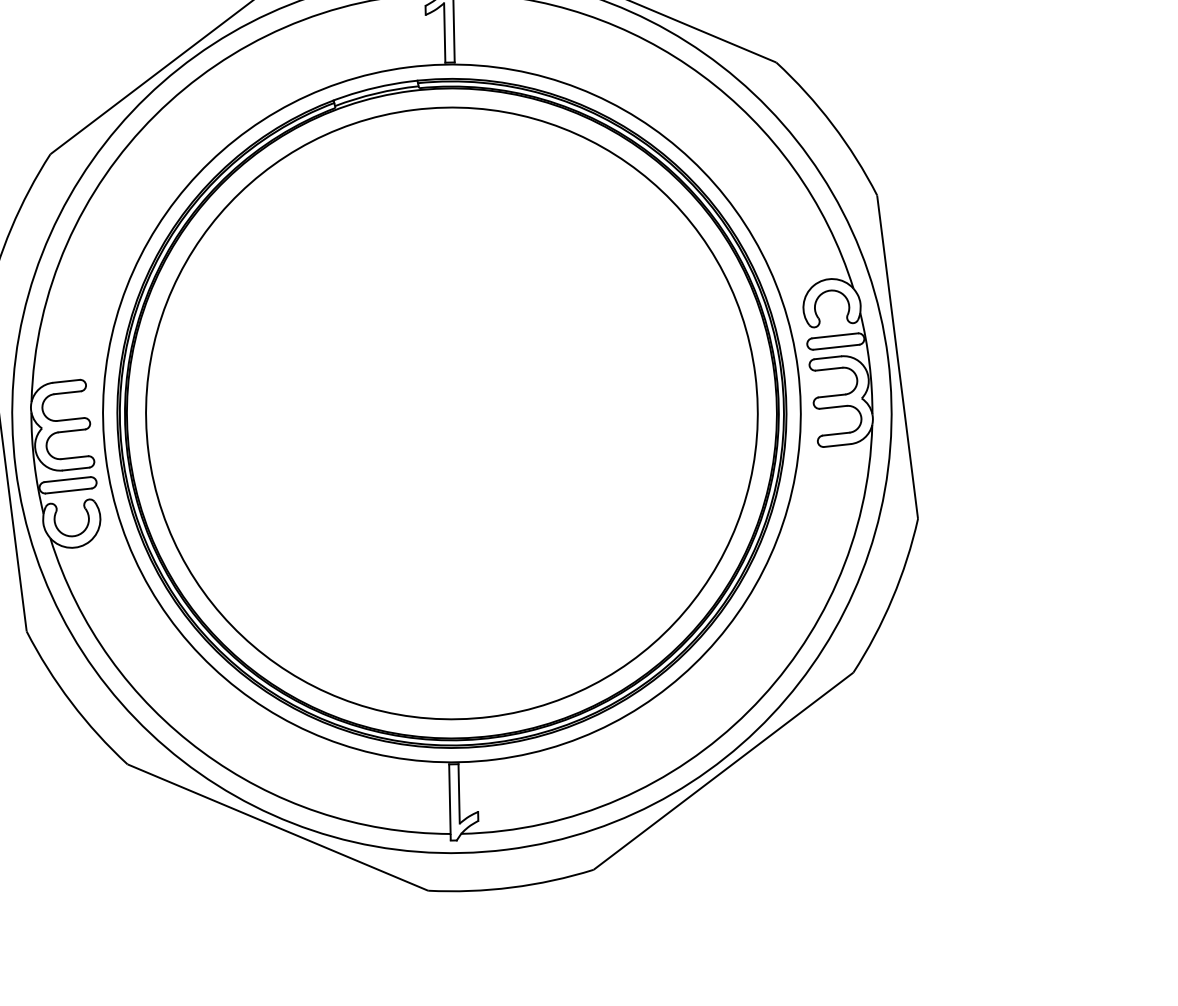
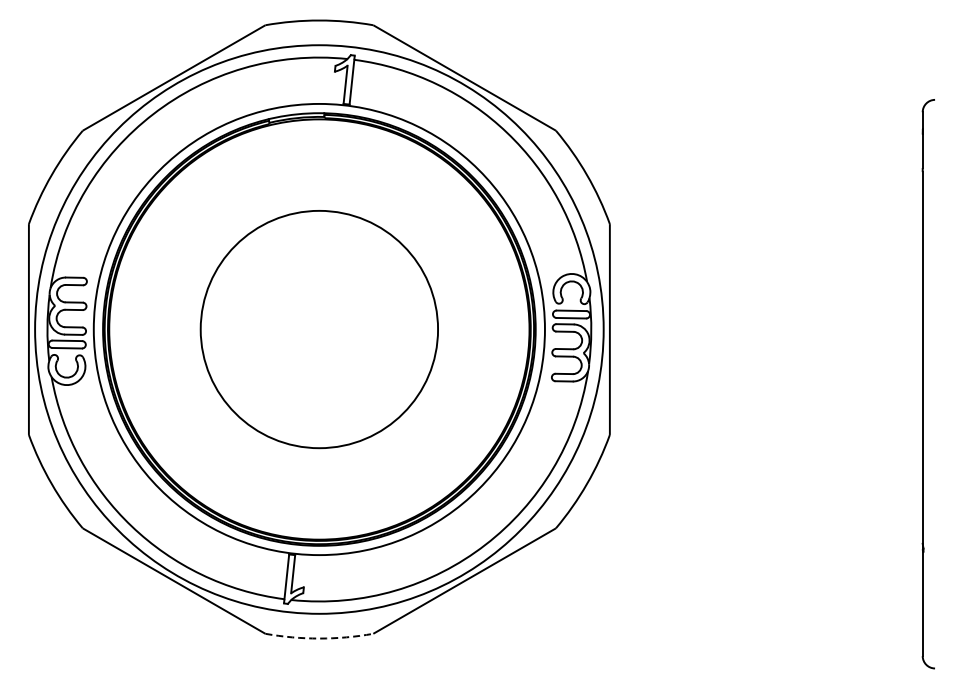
circle: (452, 413) -> (319, 329), size x0.6
arc: (511, 887) -> (319, 638), solid -> dashed

